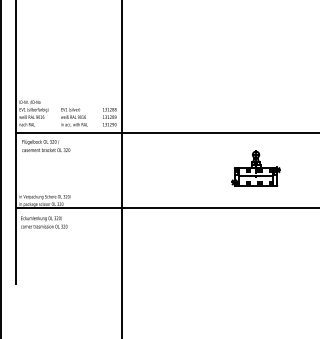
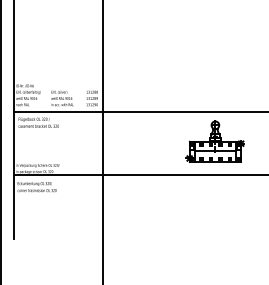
part: (255, 168) -> (214, 141), size x1.43

